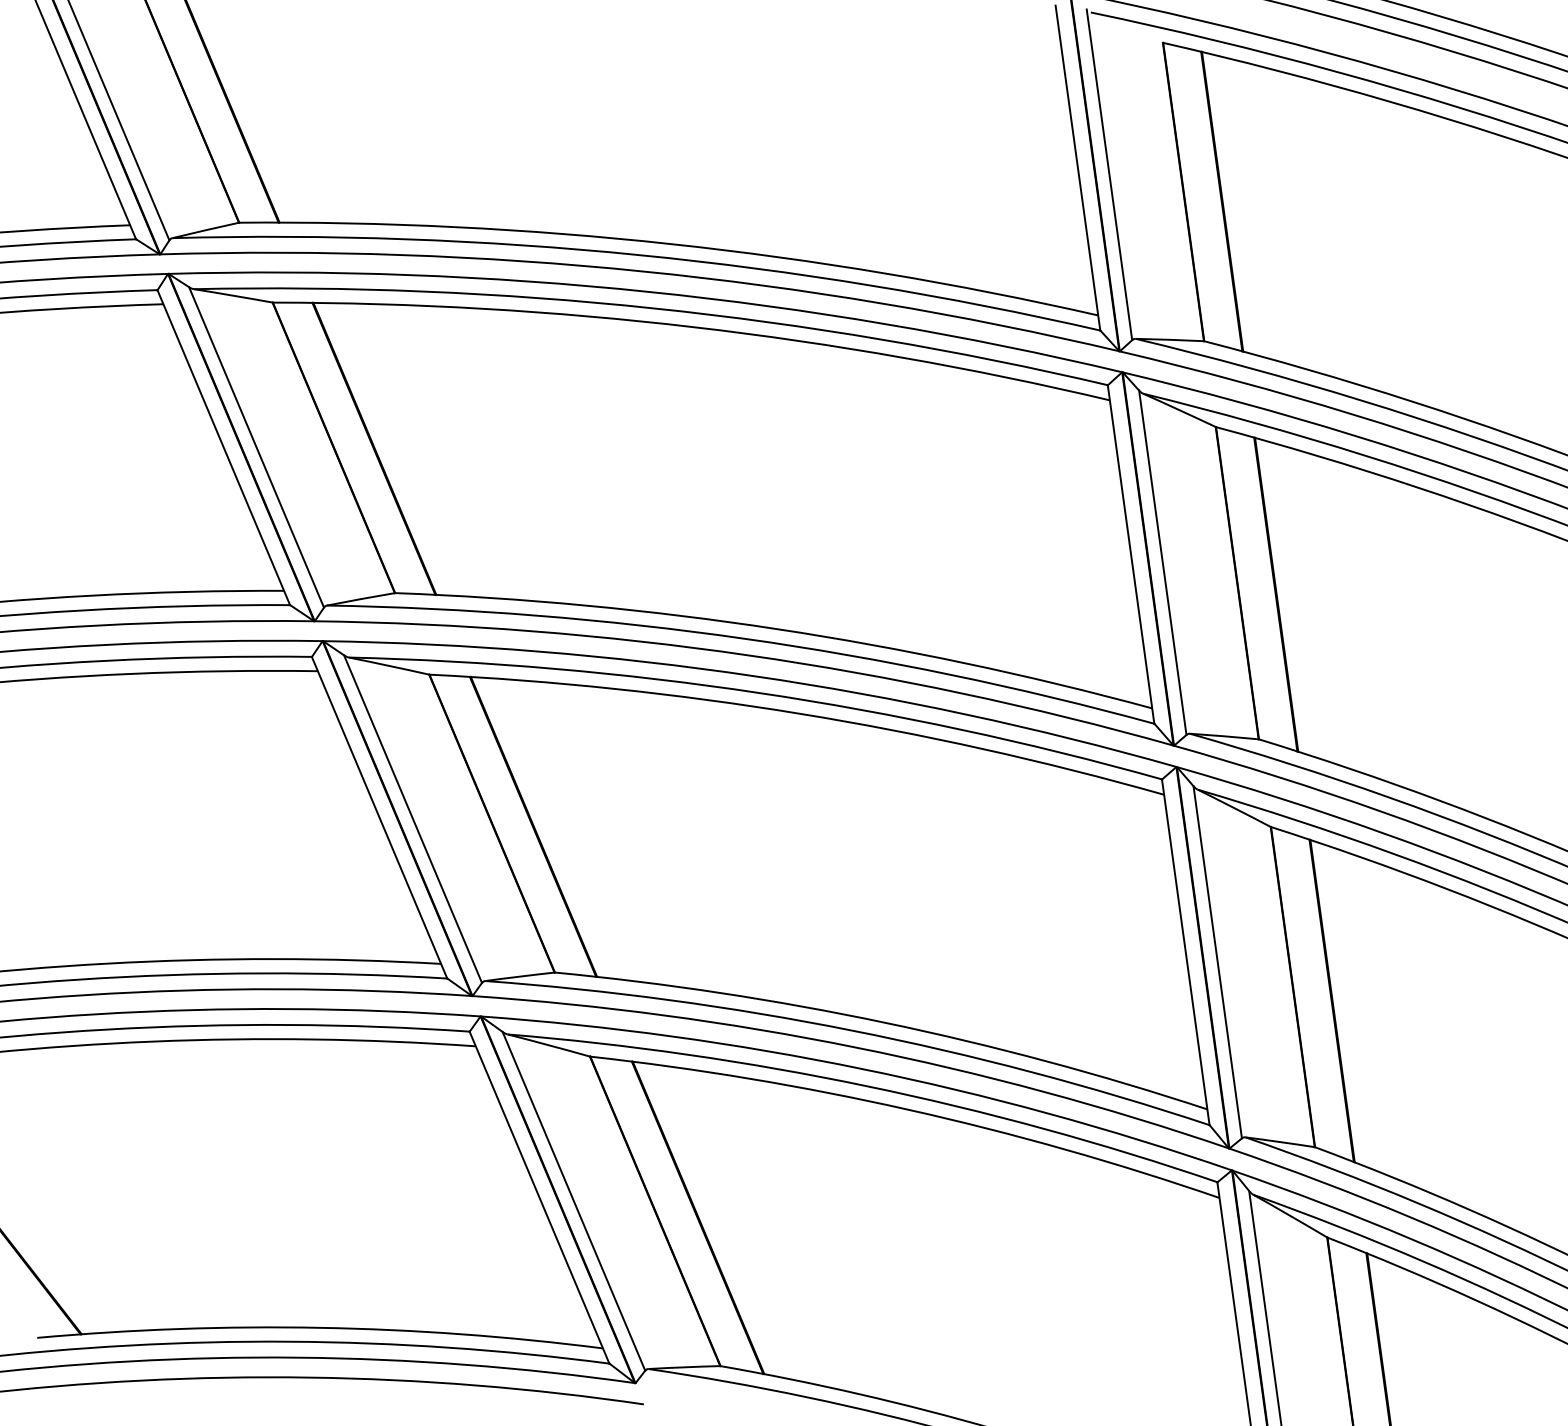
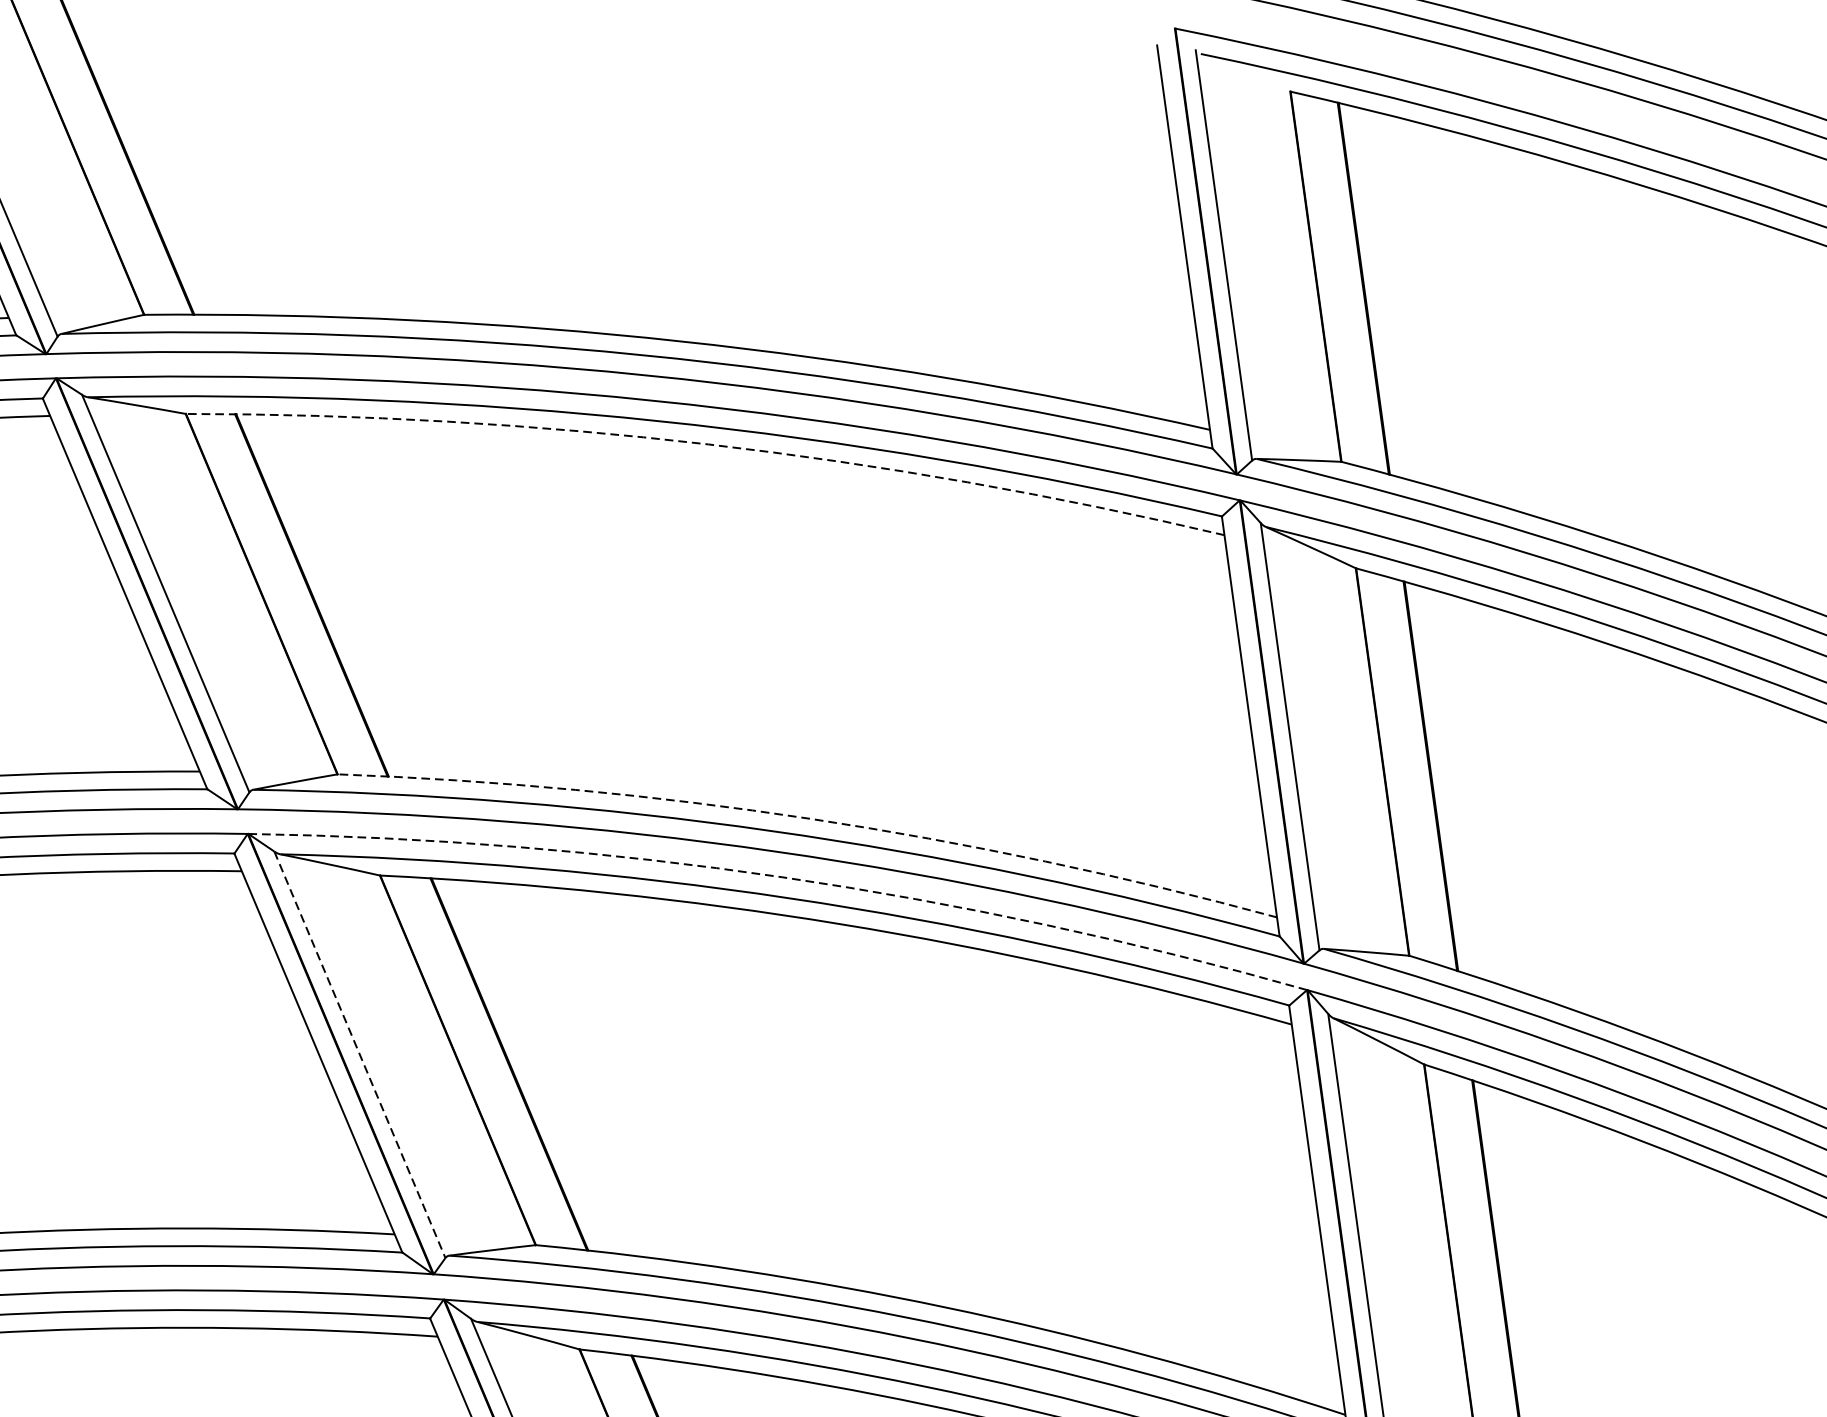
arc: (694, 327) -> (709, 444), solid -> dashed
arc: (776, 629) -> (810, 819), solid -> dashed
arc: (753, 676) -> (782, 877), solid -> dashed
line: (413, 819) -> (360, 1055), solid -> dashed

